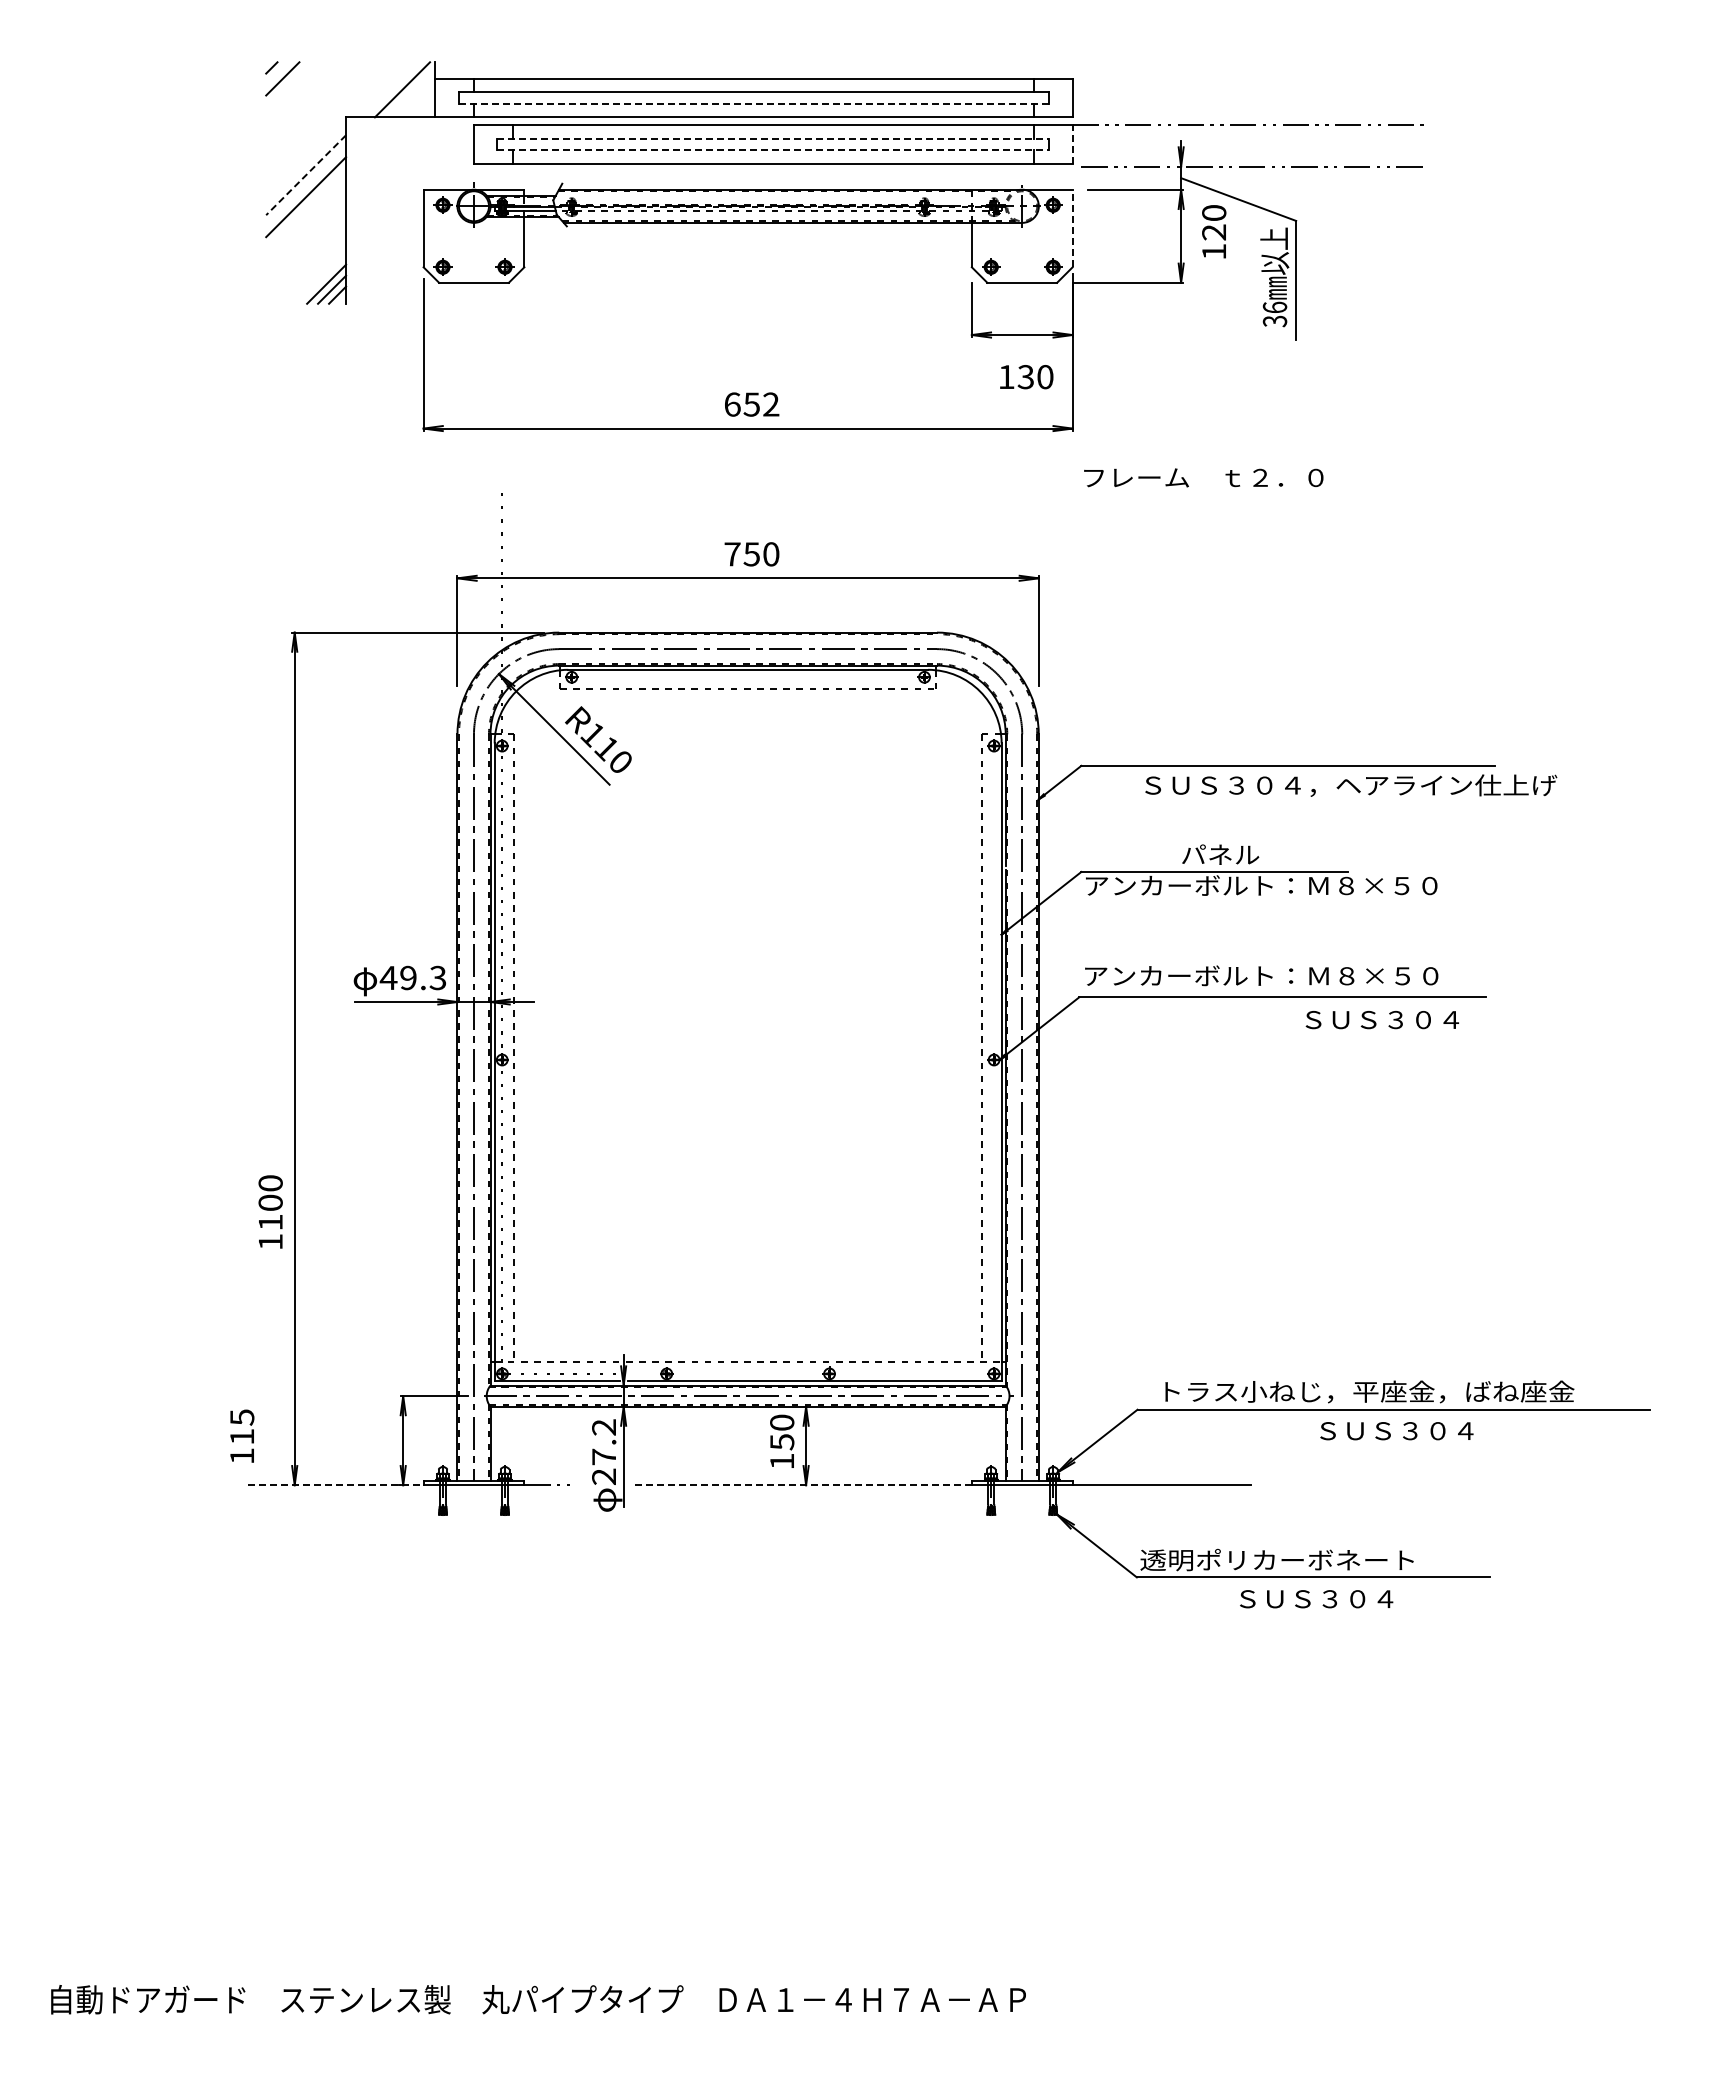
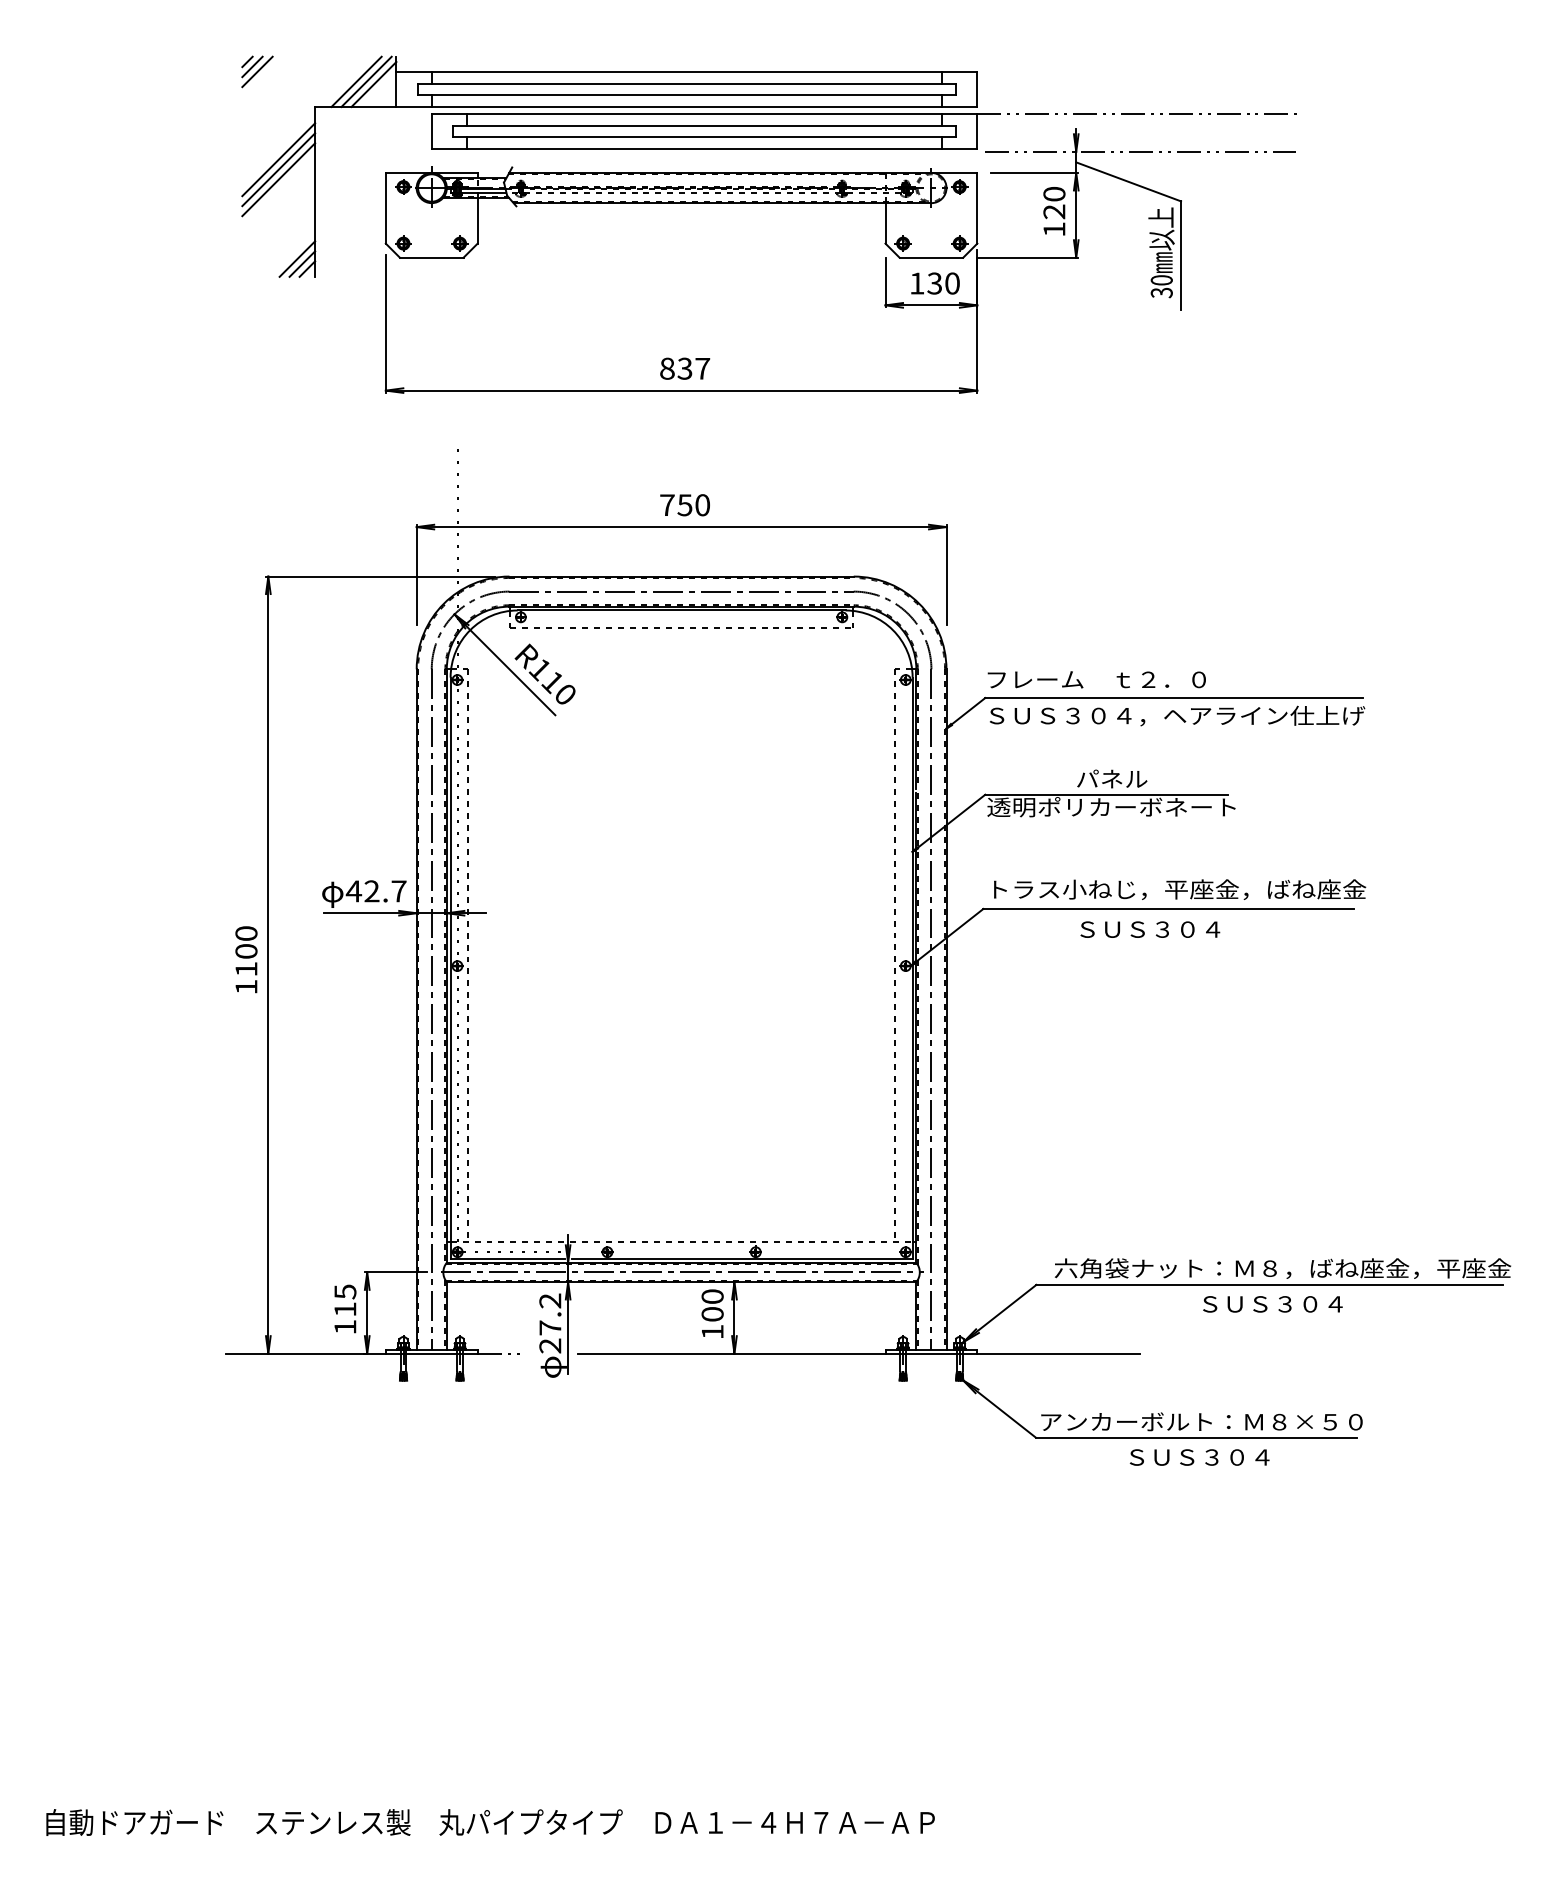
line: (277, 73) -> (252, 66), added
line: (391, 89) -> (356, 81), added
line: (410, 92) -> (373, 84), added
line: (754, 103) -> (687, 94), dashed -> solid
line: (773, 138) -> (704, 126), dashed -> solid
line: (1072, 144) -> (977, 131), dashed -> solid
line: (773, 150) -> (704, 137), dashed -> solid
line: (306, 175) -> (279, 159), dashed -> solid
line: (306, 186) -> (279, 169), added
line: (1072, 228) -> (977, 208), dashed -> solid
text: (1214, 231) -> (1054, 211), moved
text: (1274, 307) -> (1161, 280), 36 -> 30
text: (1026, 377) -> (935, 283), moved
text: (751, 404) -> (684, 368), 652 -> 837
text: (1203, 477) -> (1096, 679), moved
text: (1351, 785) -> (1177, 715), moved
text: (1260, 885) -> (1148, 807), アンカーボルト：Ｍ８×５０ -> 透明ポリカーボネート
text: (1292, 975) -> (1177, 889), アンカーボルト：Ｍ８×５０ -> トラス小ねじ，平座金，ばね座金
text: (423, 977) -> (385, 890), 49.3 -> 42.7
text: (1381, 1020) -> (1149, 930), moved
text: (270, 1211) -> (246, 959), moved
text: (1407, 1391) -> (1282, 1268), トラス小ねじ，平座金，ばね座金 -> 六角袋ナット：Ｍ８，ばね座金，平座金
text: (242, 1435) -> (345, 1308), moved
text: (782, 1442) -> (712, 1314), 150 -> 100
line: (335, 1485) -> (305, 1353), dashed -> solid
line: (803, 1485) -> (732, 1353), dashed -> solid
text: (1317, 1559) -> (1200, 1421), 透明ポリカーボネート -> アンカーボルト：Ｍ８×５０

